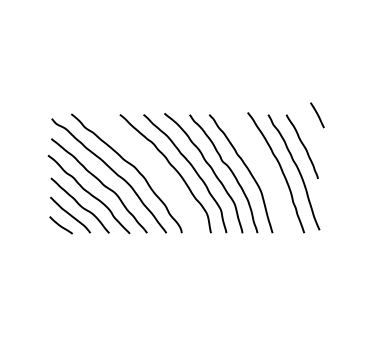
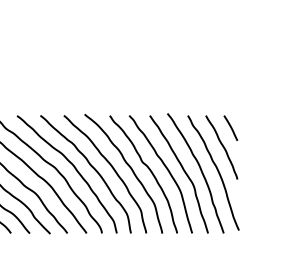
line: (317, 115) -> (230, 128), moved
curve: (153, 167) -> (73, 168), added
curve: (263, 170) -> (183, 171), added

